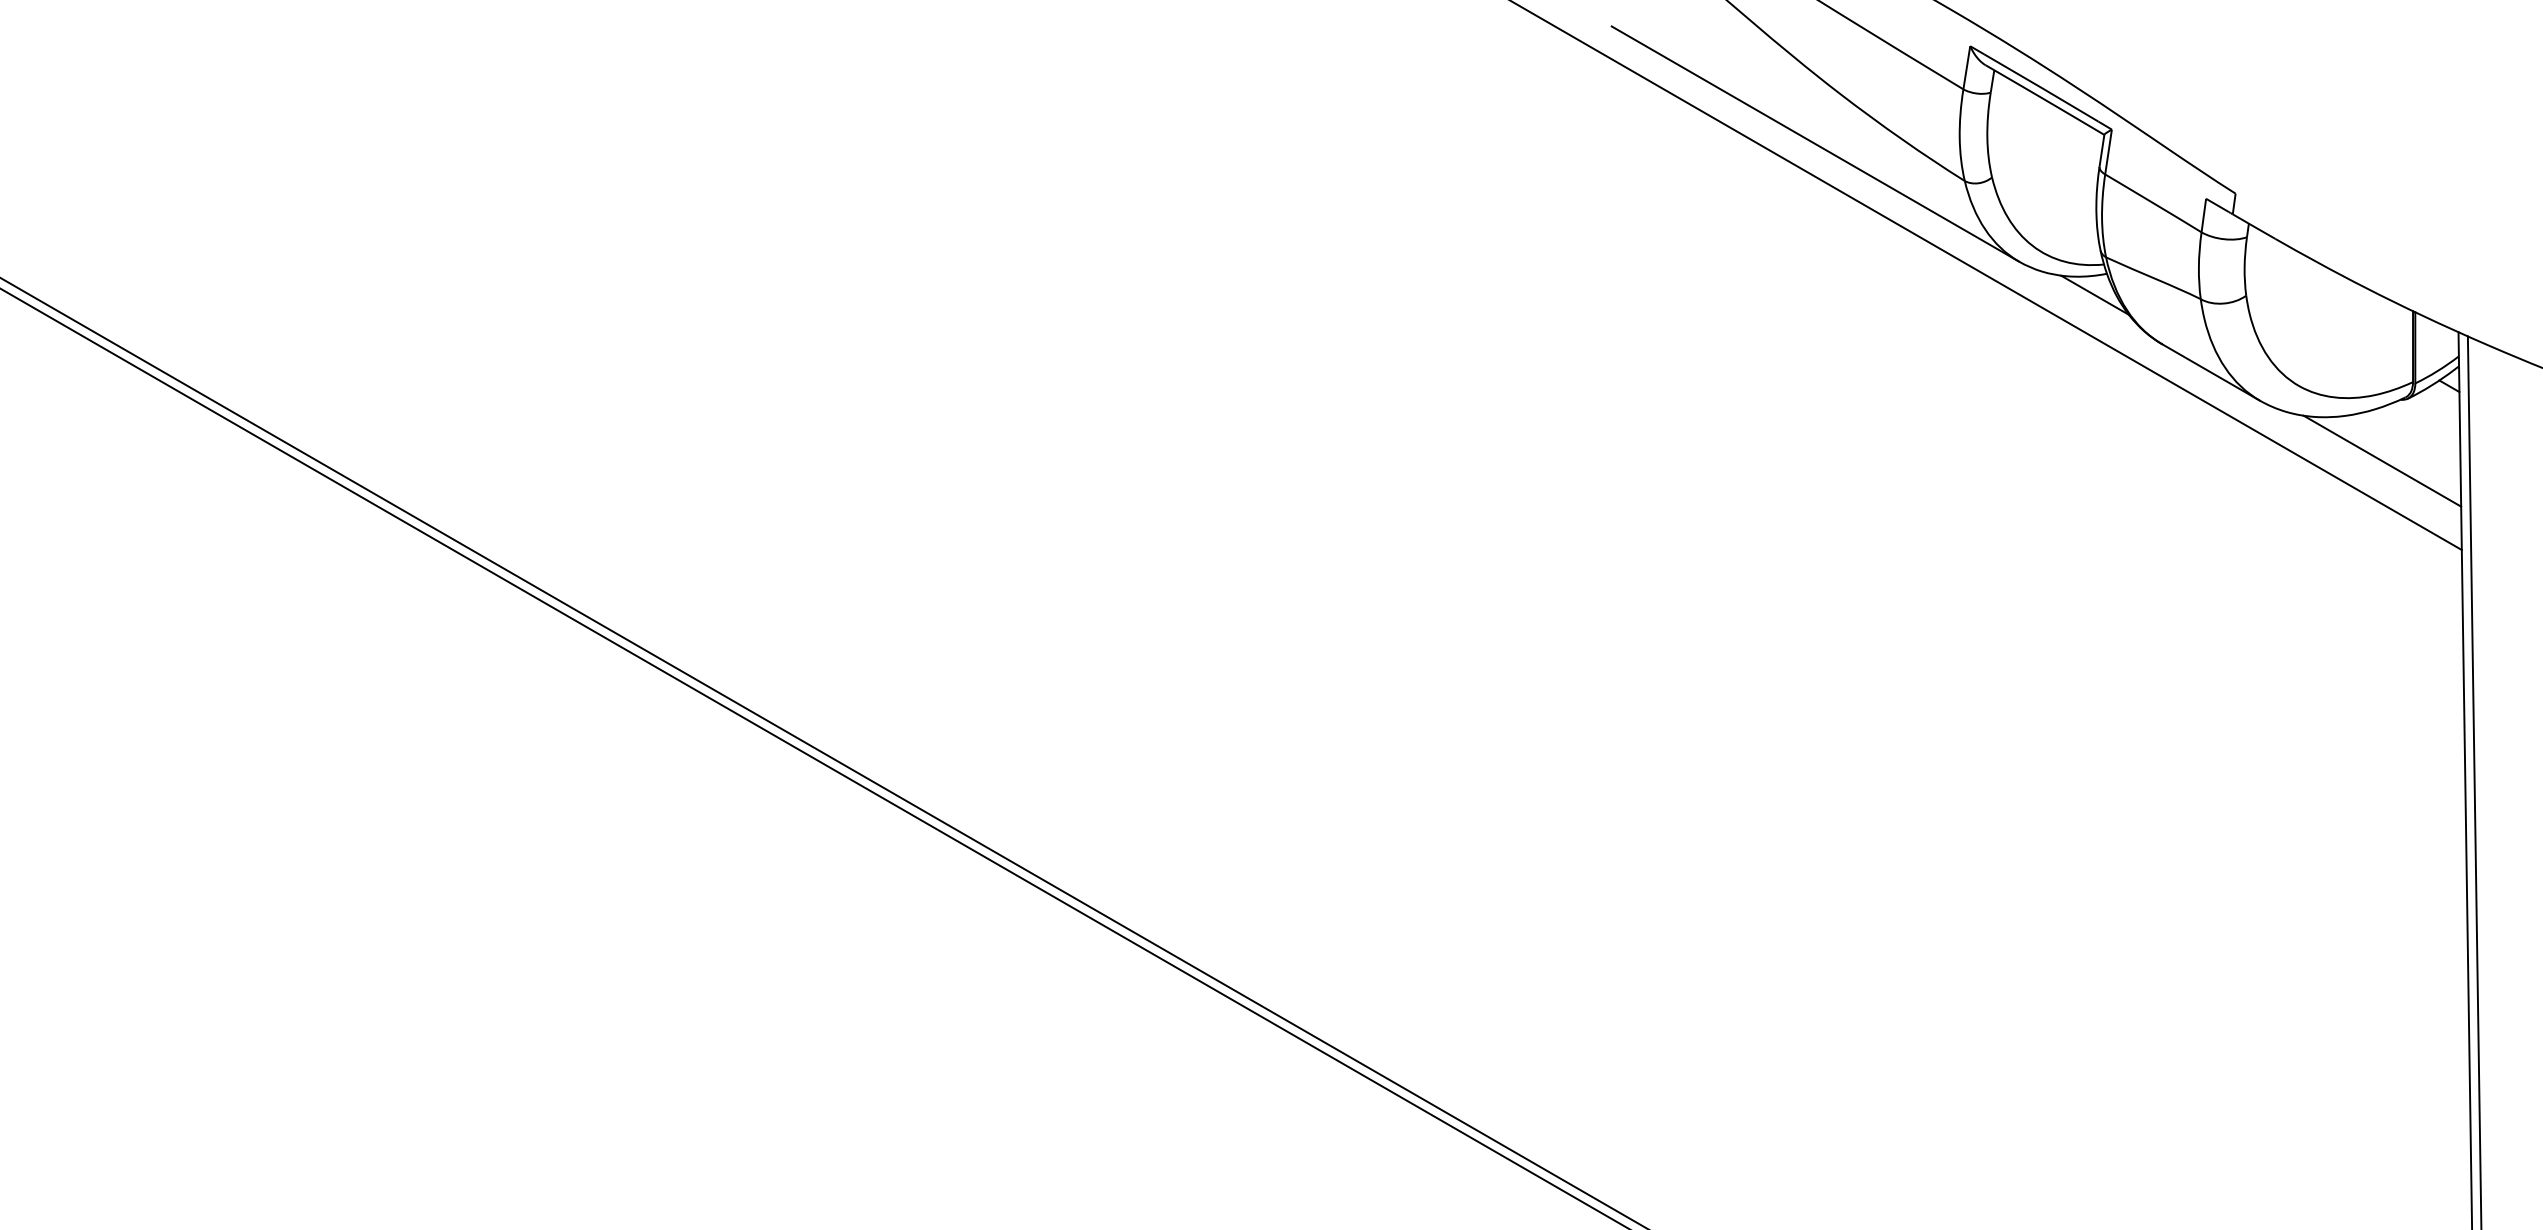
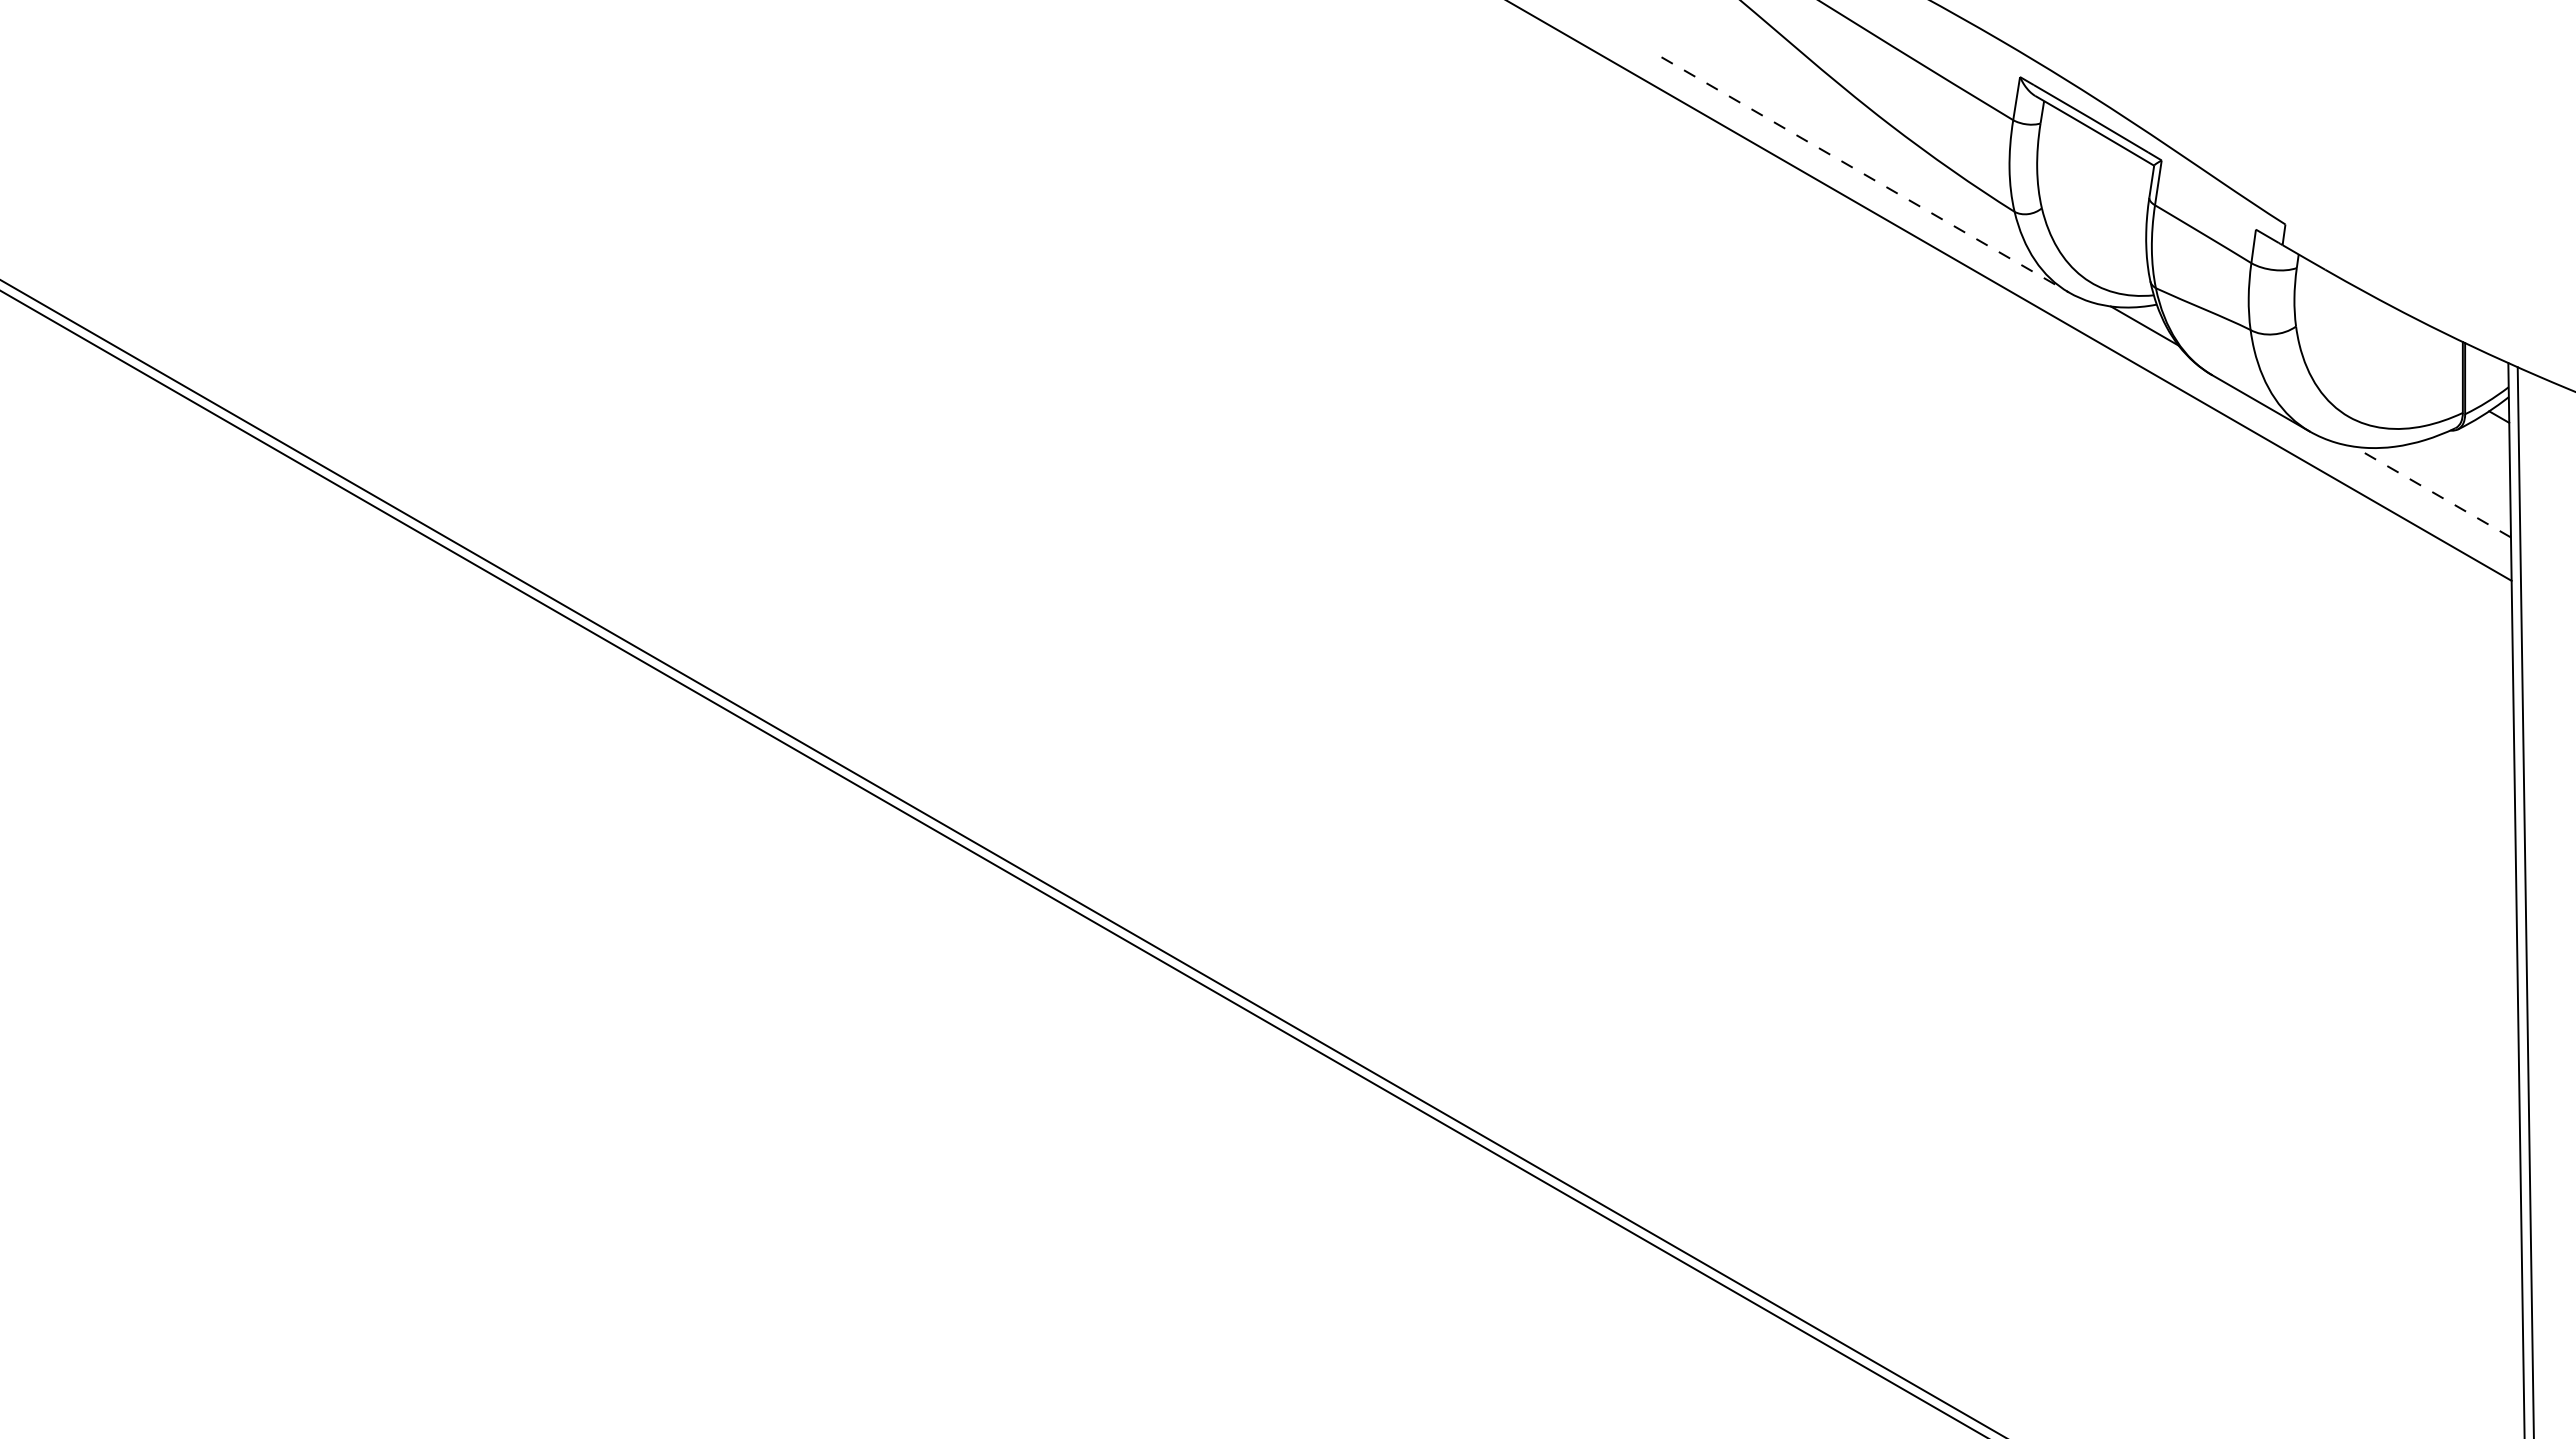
line: (1815, 144) -> (1865, 175), solid -> dashed
line: (2382, 461) -> (2432, 492), solid -> dashed

